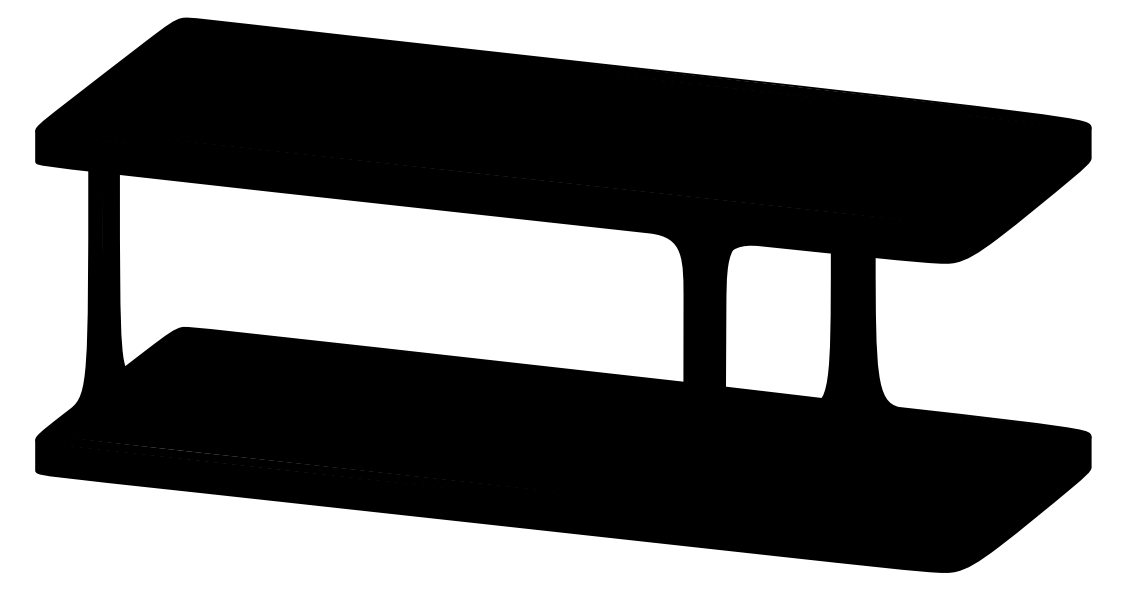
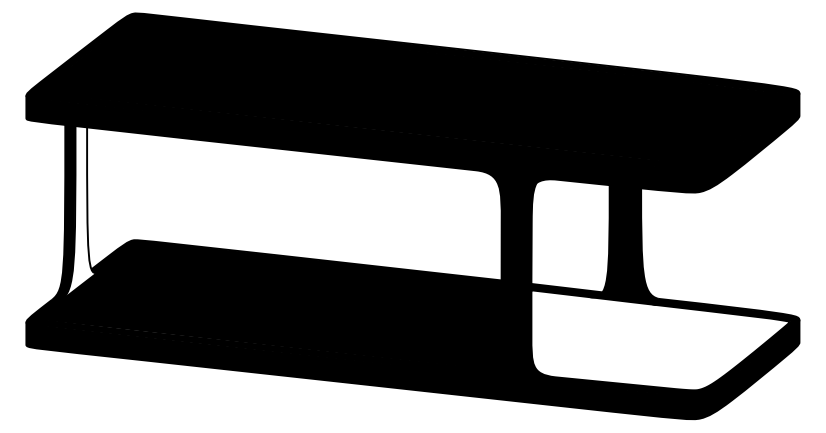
fill: (109, 291) -> (80, 213), removed
fill: (901, 464) -> (660, 340), removed

